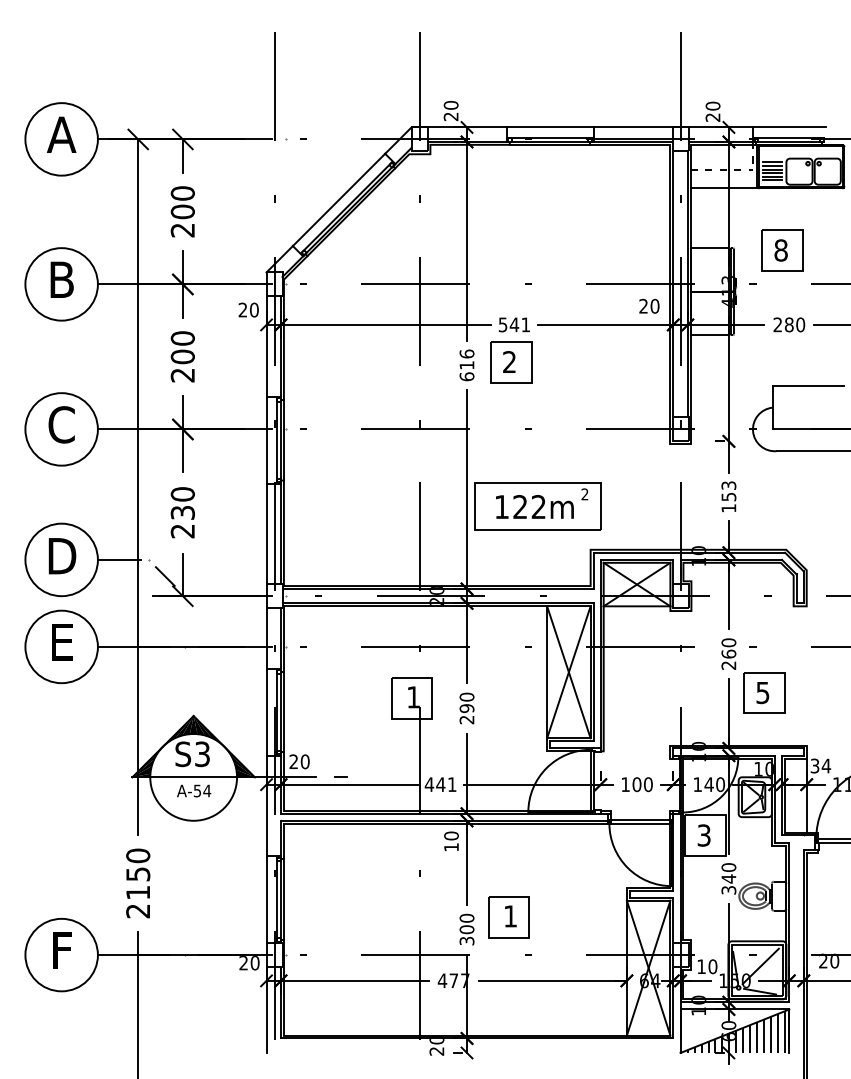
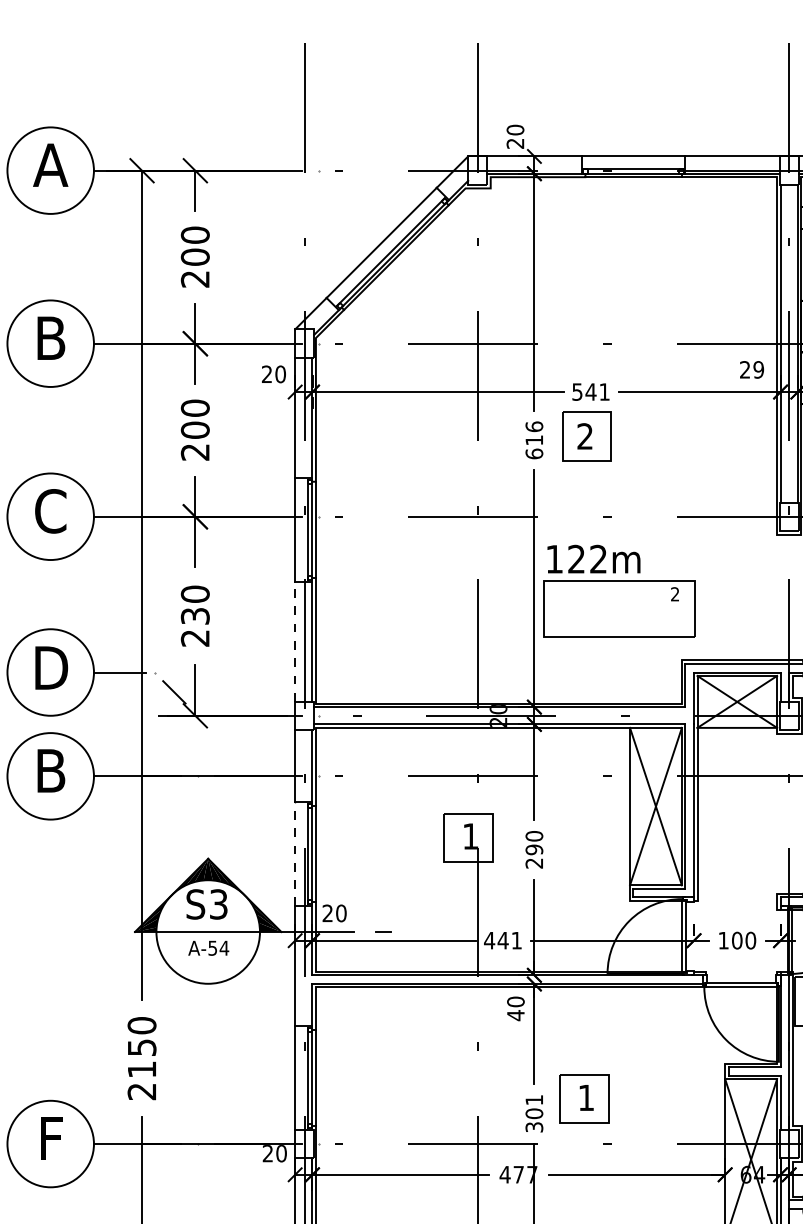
text: (654, 306) -> (758, 370), 20 -> 29
text: (534, 506) -> (593, 558), moved
line: (266, 533) -> (295, 640), solid -> dashed
text: (61, 642) -> (50, 771), E -> B
line: (266, 712) -> (295, 854), solid -> dashed
text: (451, 847) -> (515, 1015), 10 -> 40
text: (466, 917) -> (533, 1099), 300 -> 301

